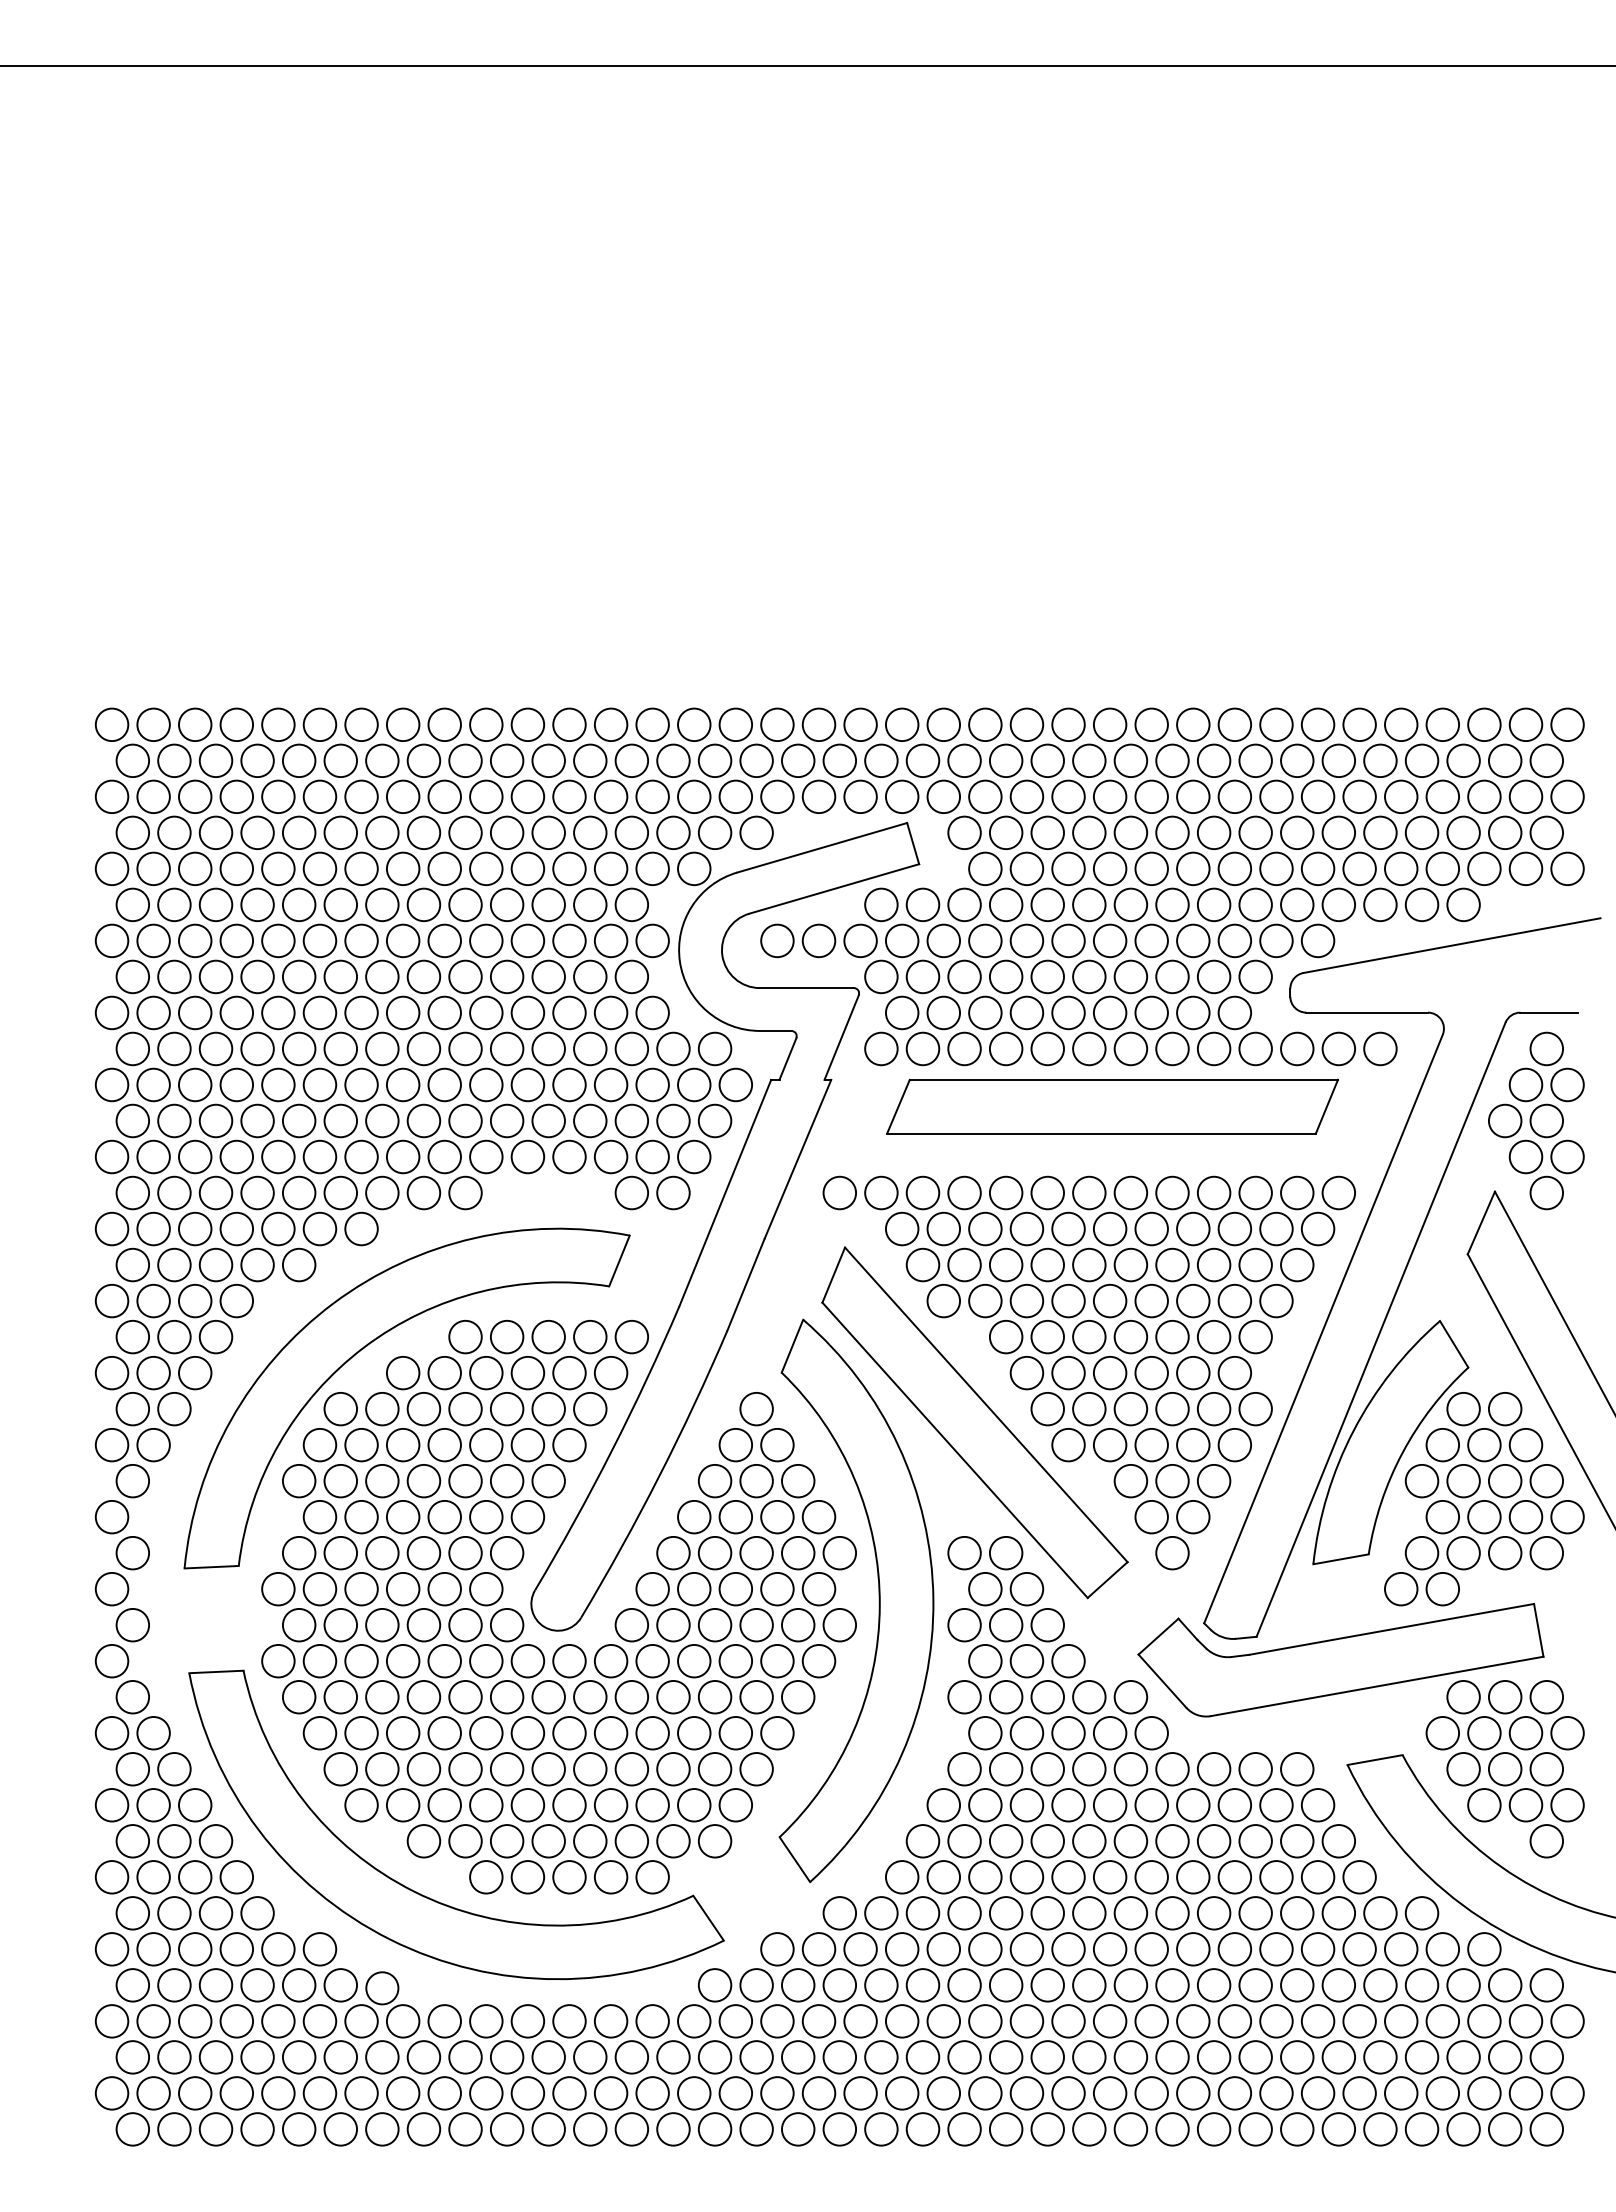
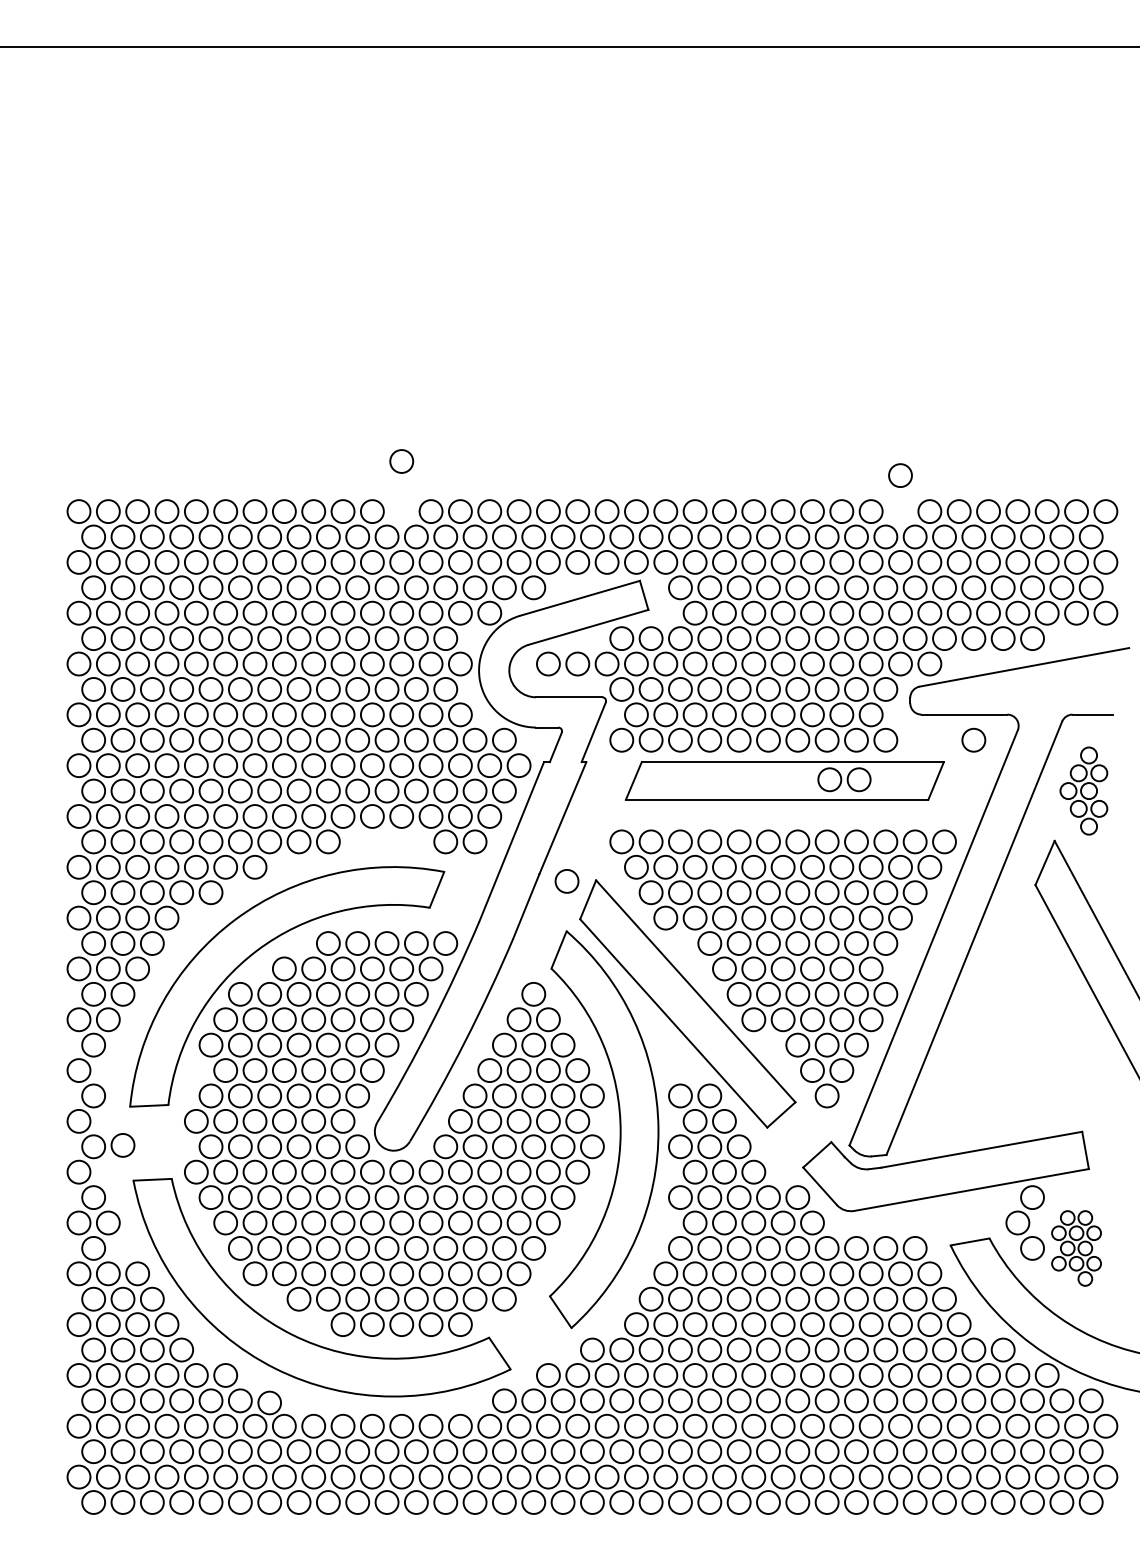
circle: (569, 724) -> (401, 461), moved
circle: (1276, 724) -> (900, 475), moved
part: (1317, 1048) -> (844, 779), moved
part: (1536, 1120) -> (1083, 790), size x0.7
circle: (839, 1192) -> (566, 881), moved
part: (1448, 1463) -> (1021, 1032), removed
circle: (174, 1769) -> (123, 1145), moved
part: (1525, 1769) -> (1076, 1248), size x0.6

